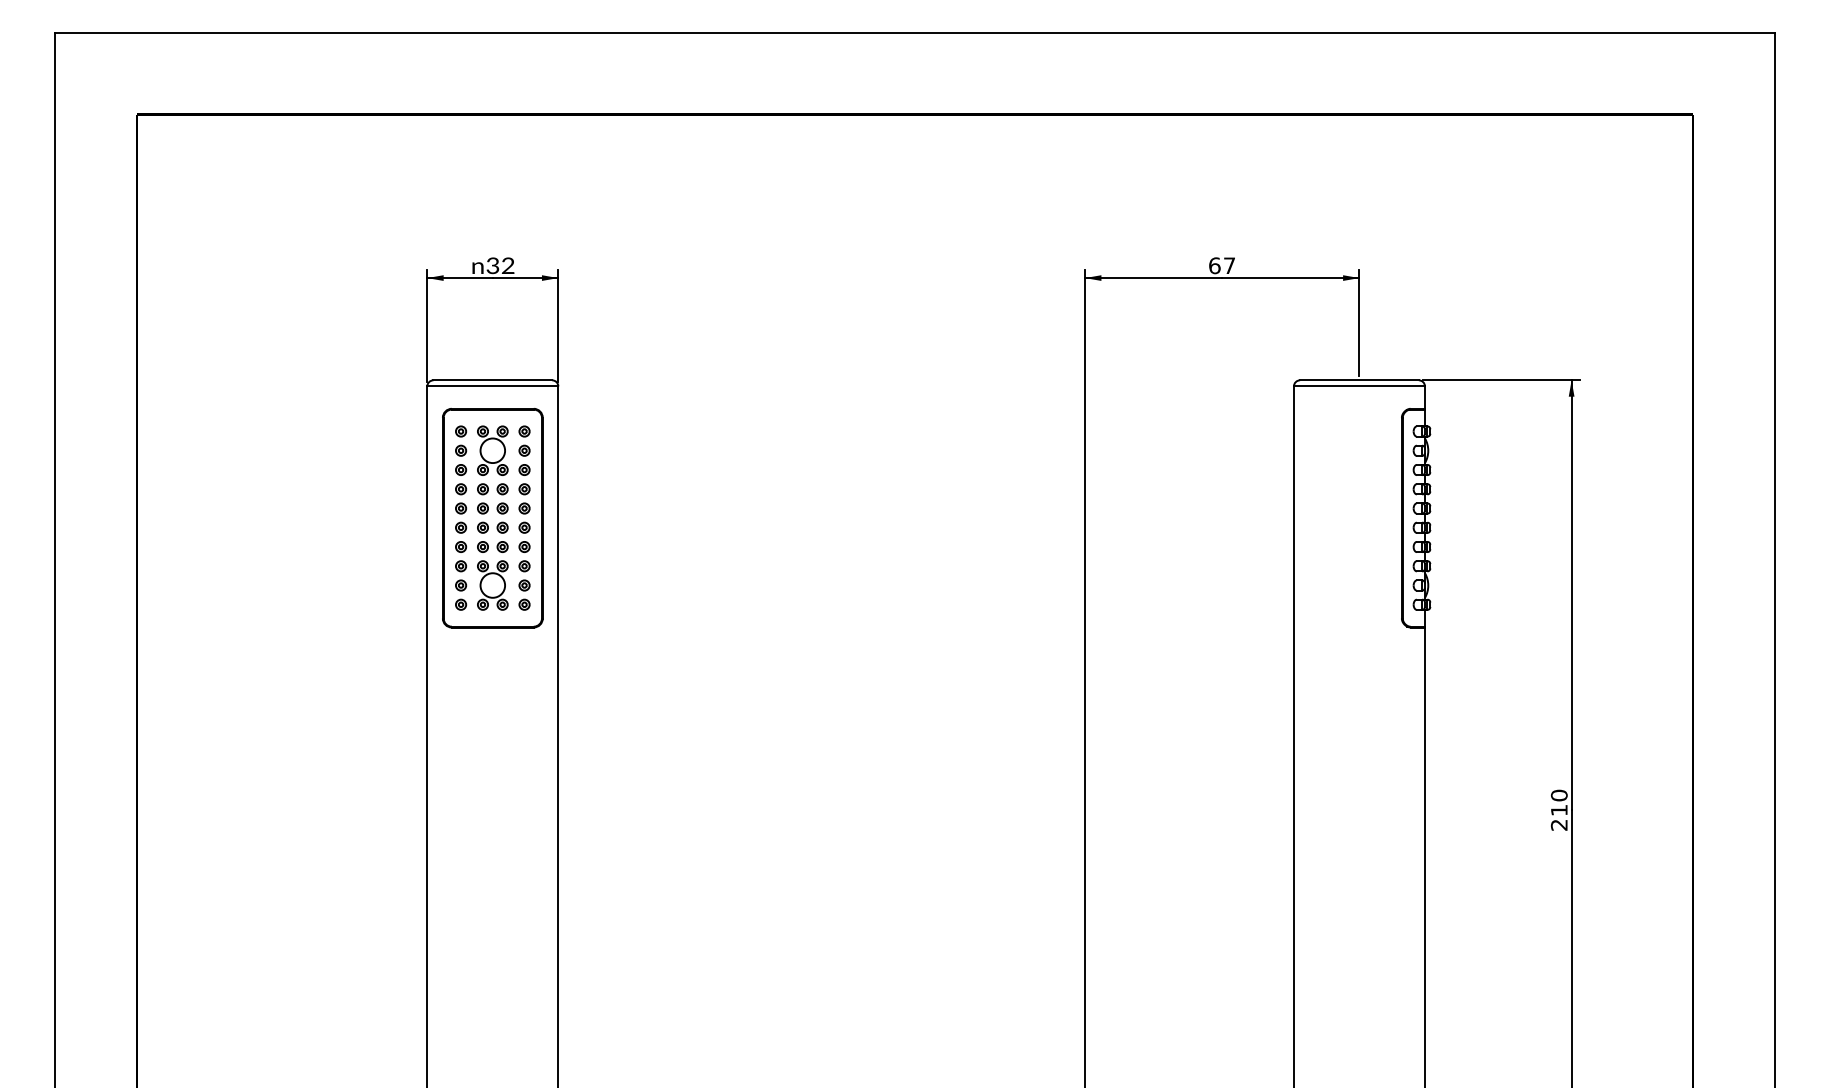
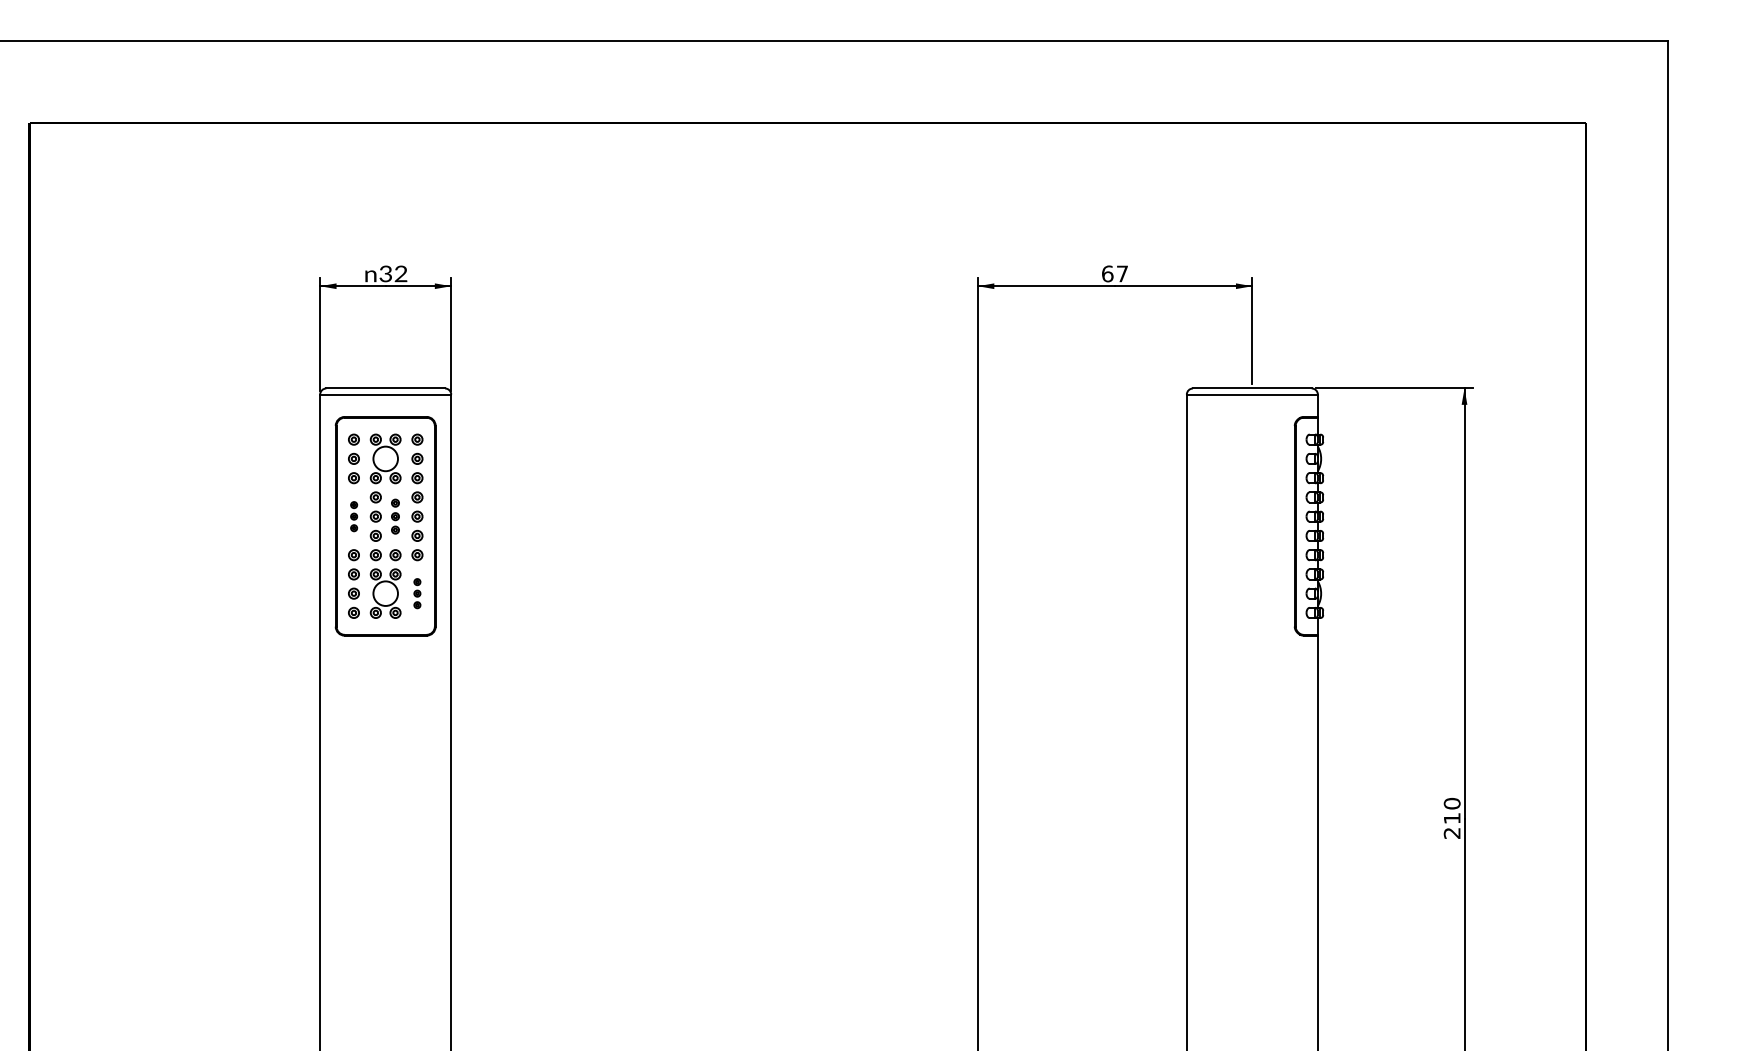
part: (461, 508) -> (354, 516), size x0.6
part: (502, 508) -> (395, 516), size x0.7
part: (524, 585) -> (417, 593), size x0.6

